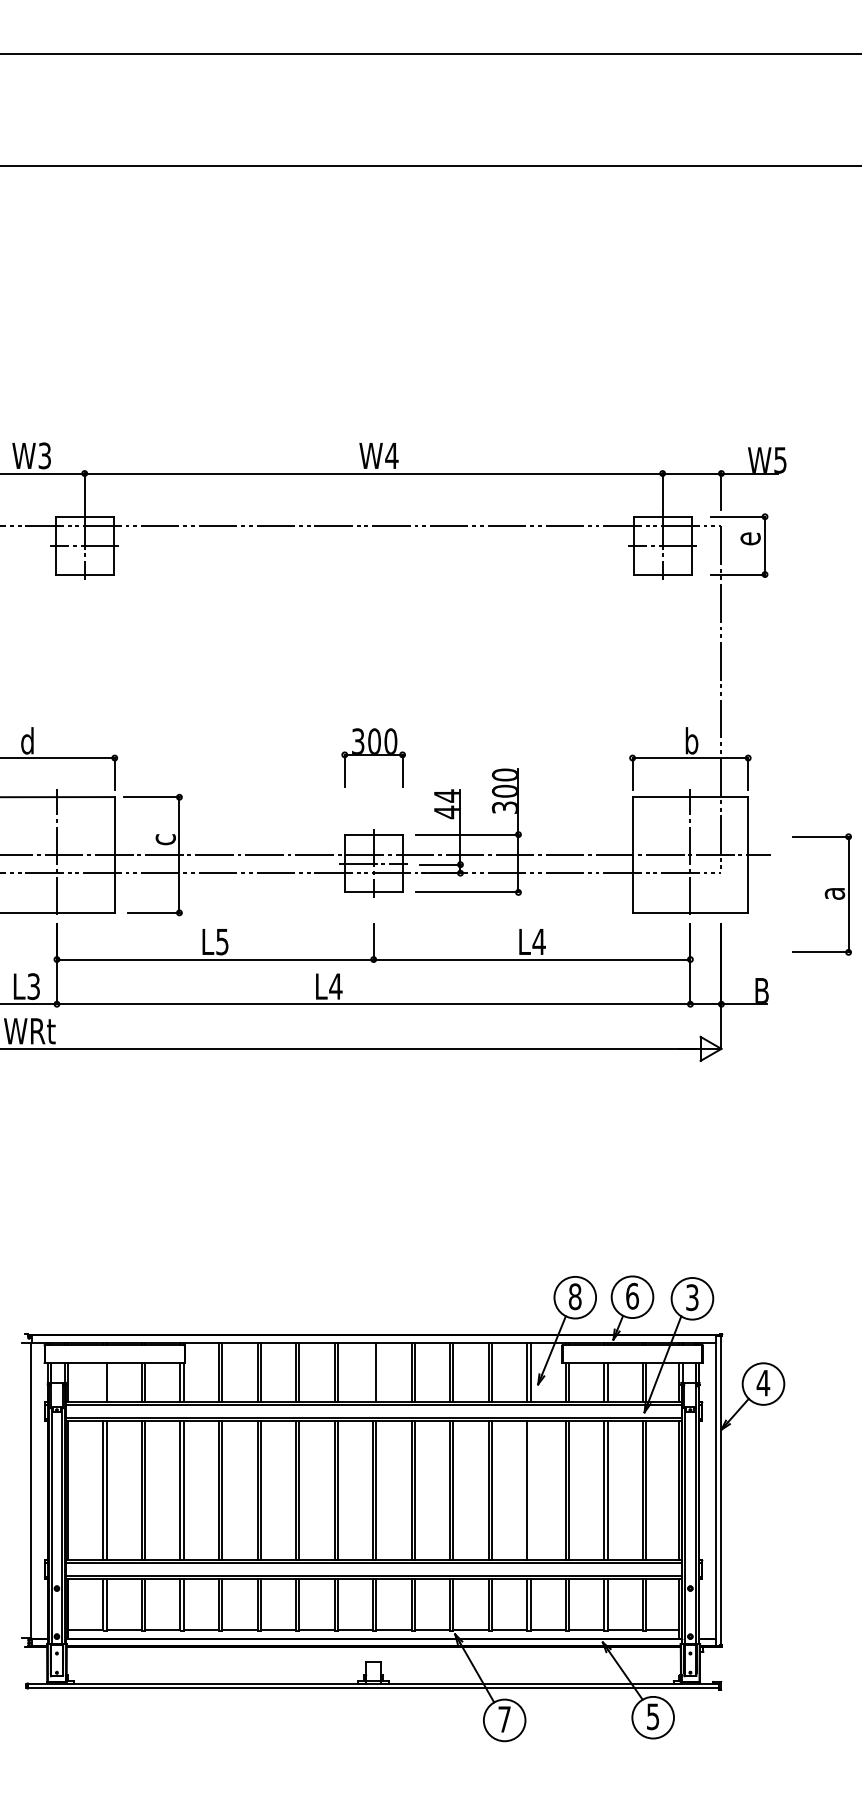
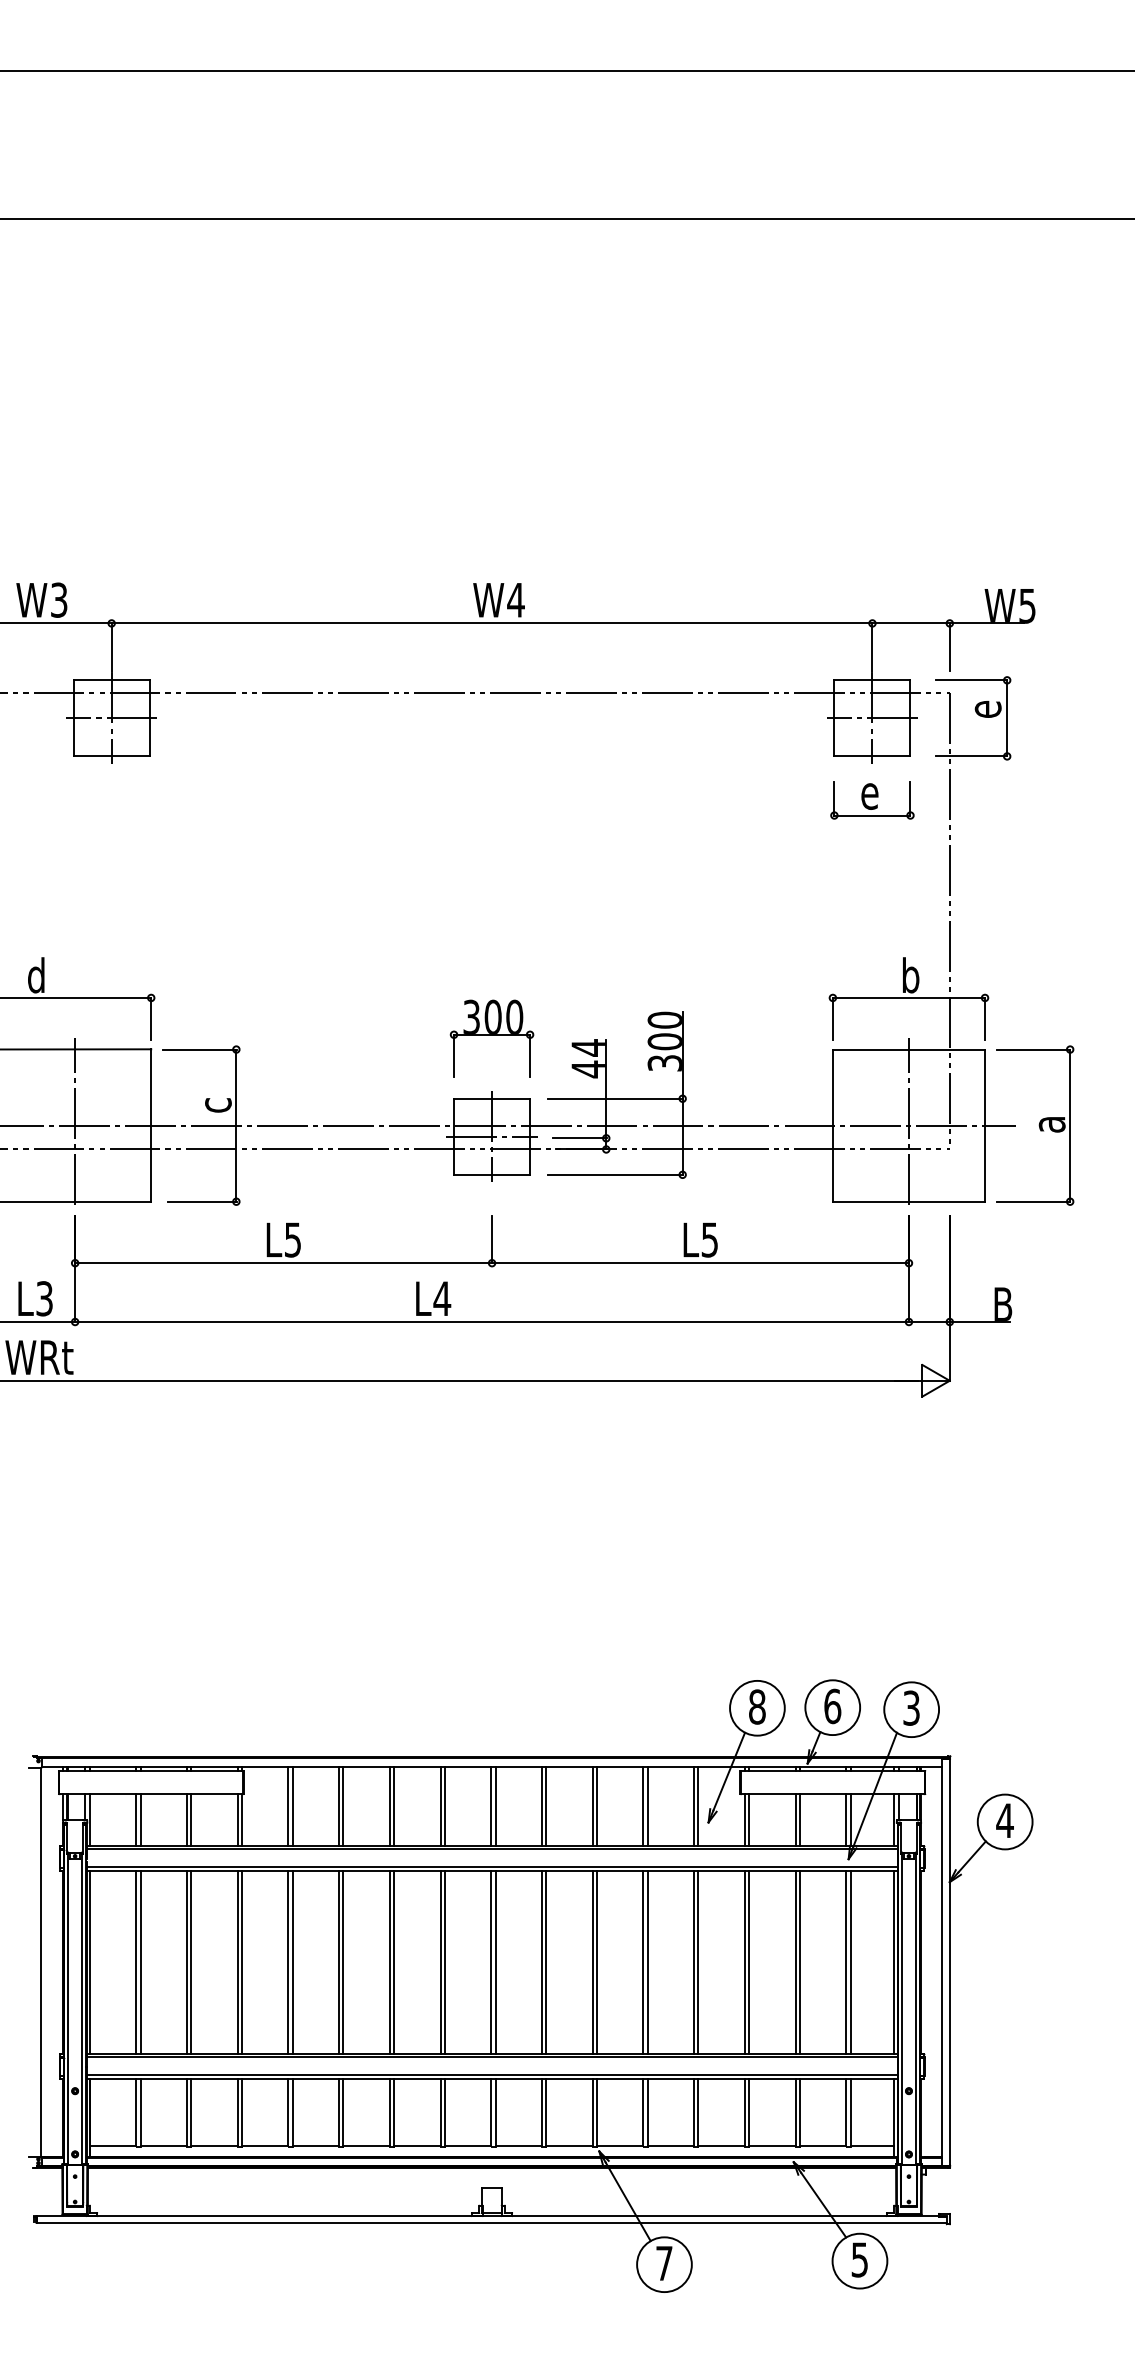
part: (662, 608) -> (872, 800), added
part: (373, 757) -> (491, 1038), moved
part: (822, 894) -> (1035, 1125), moved
text: (538, 941) -> (709, 1239), L4 -> L5
line: (373, 1372) -> (491, 1806), added
line: (103, 1382) -> (136, 1819), added
line: (530, 1490) -> (698, 1961), added

